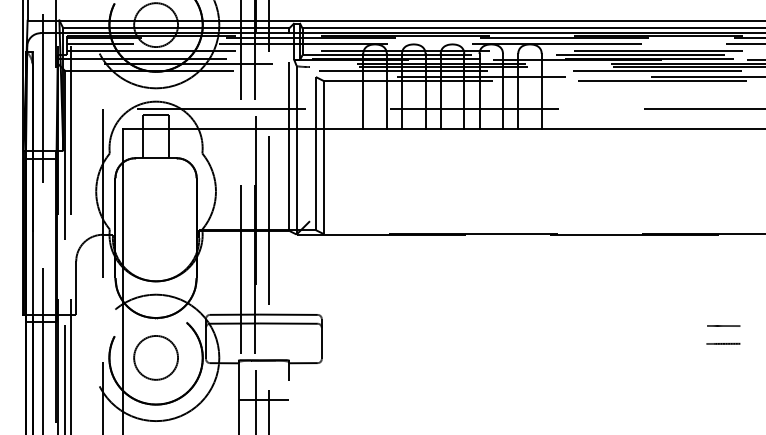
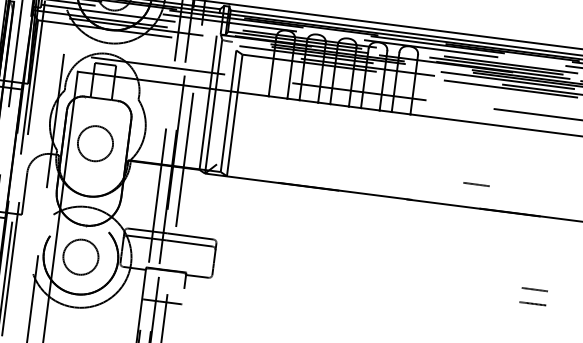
line: (634, 204) -> (476, 184), added
circle: (155, 214) -> (95, 143), added

